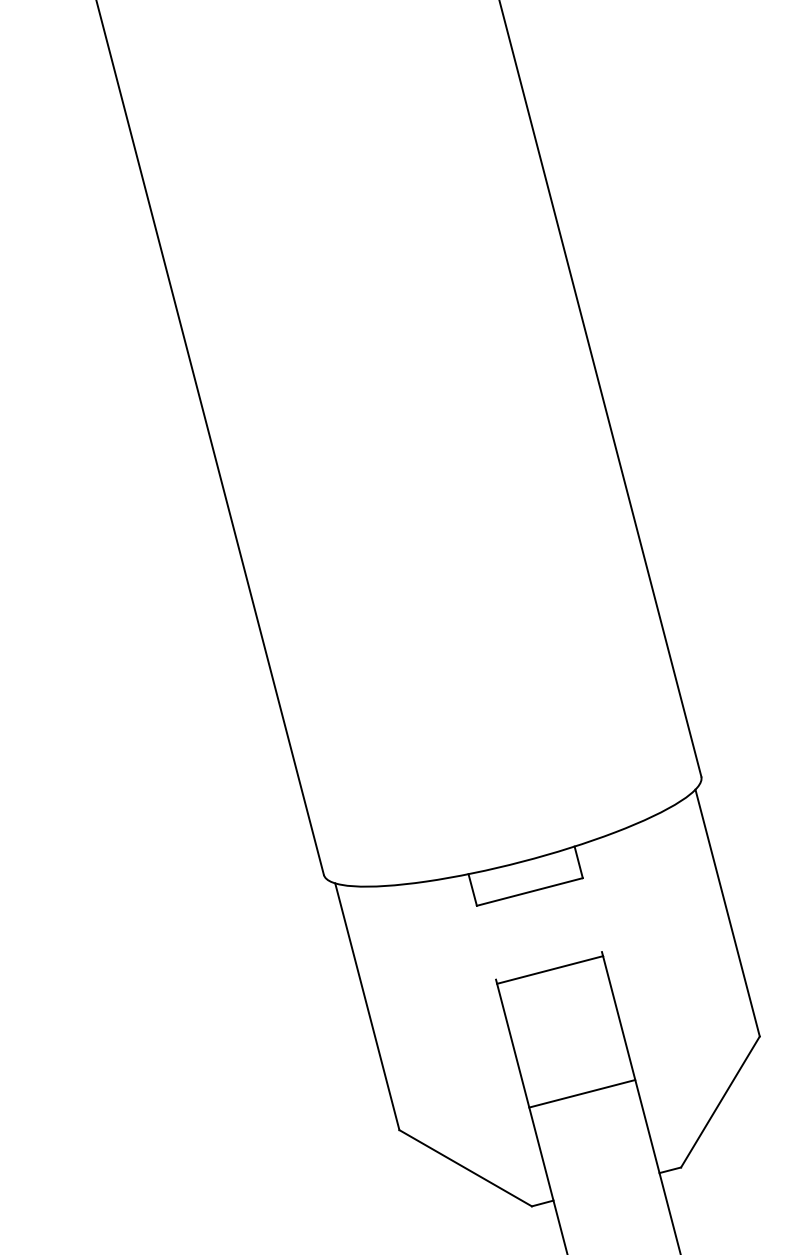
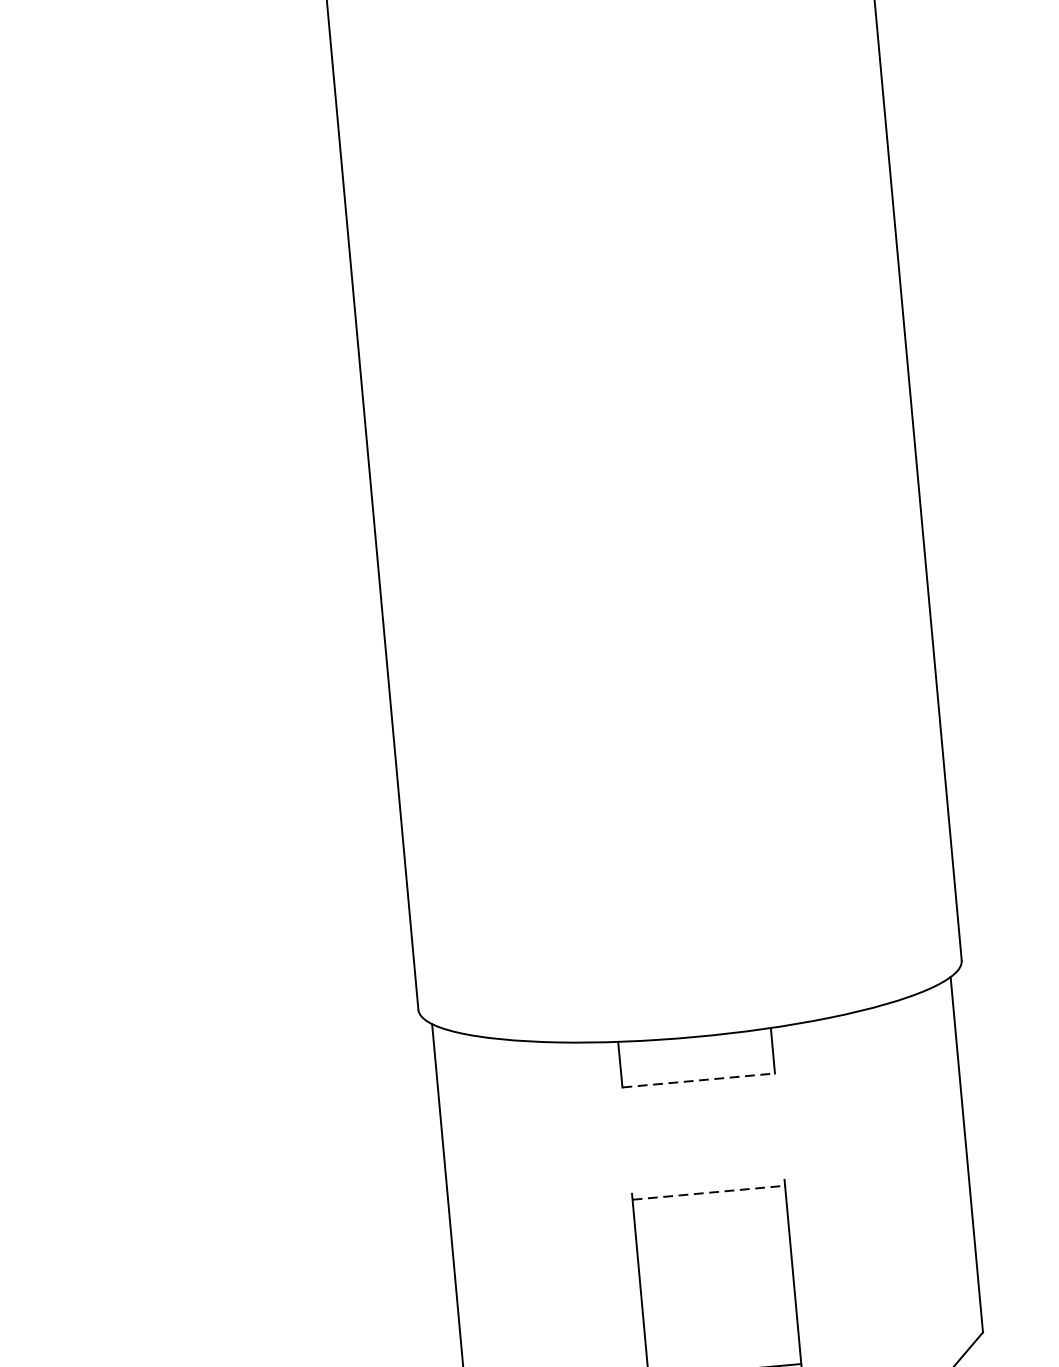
line: (529, 891) -> (698, 1079), solid -> dashed
line: (550, 969) -> (709, 1192), solid -> dashed

